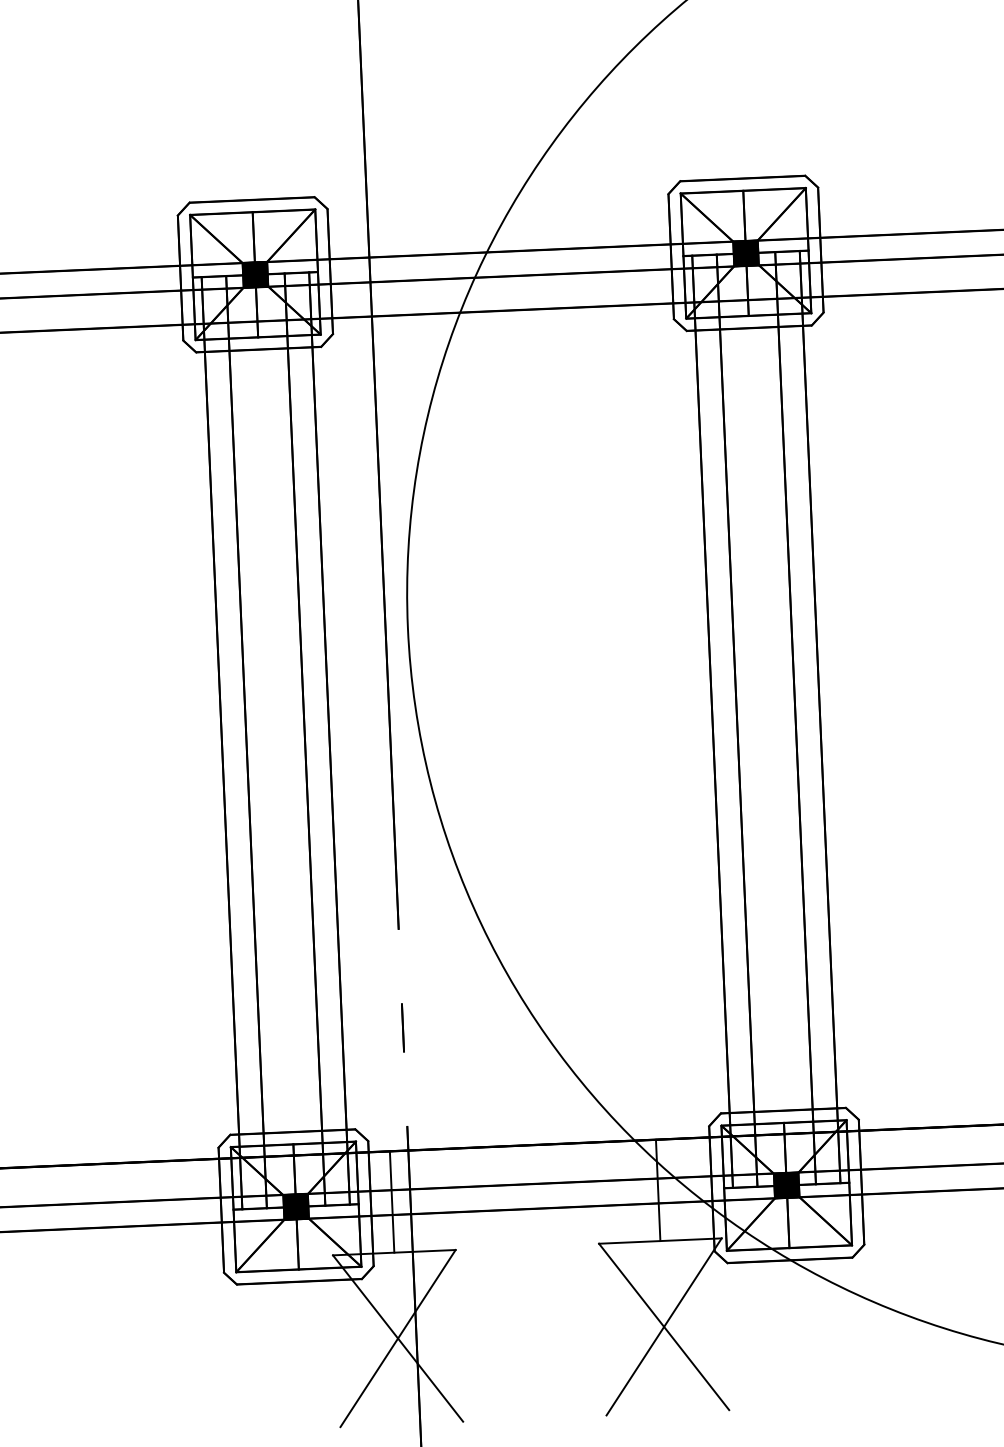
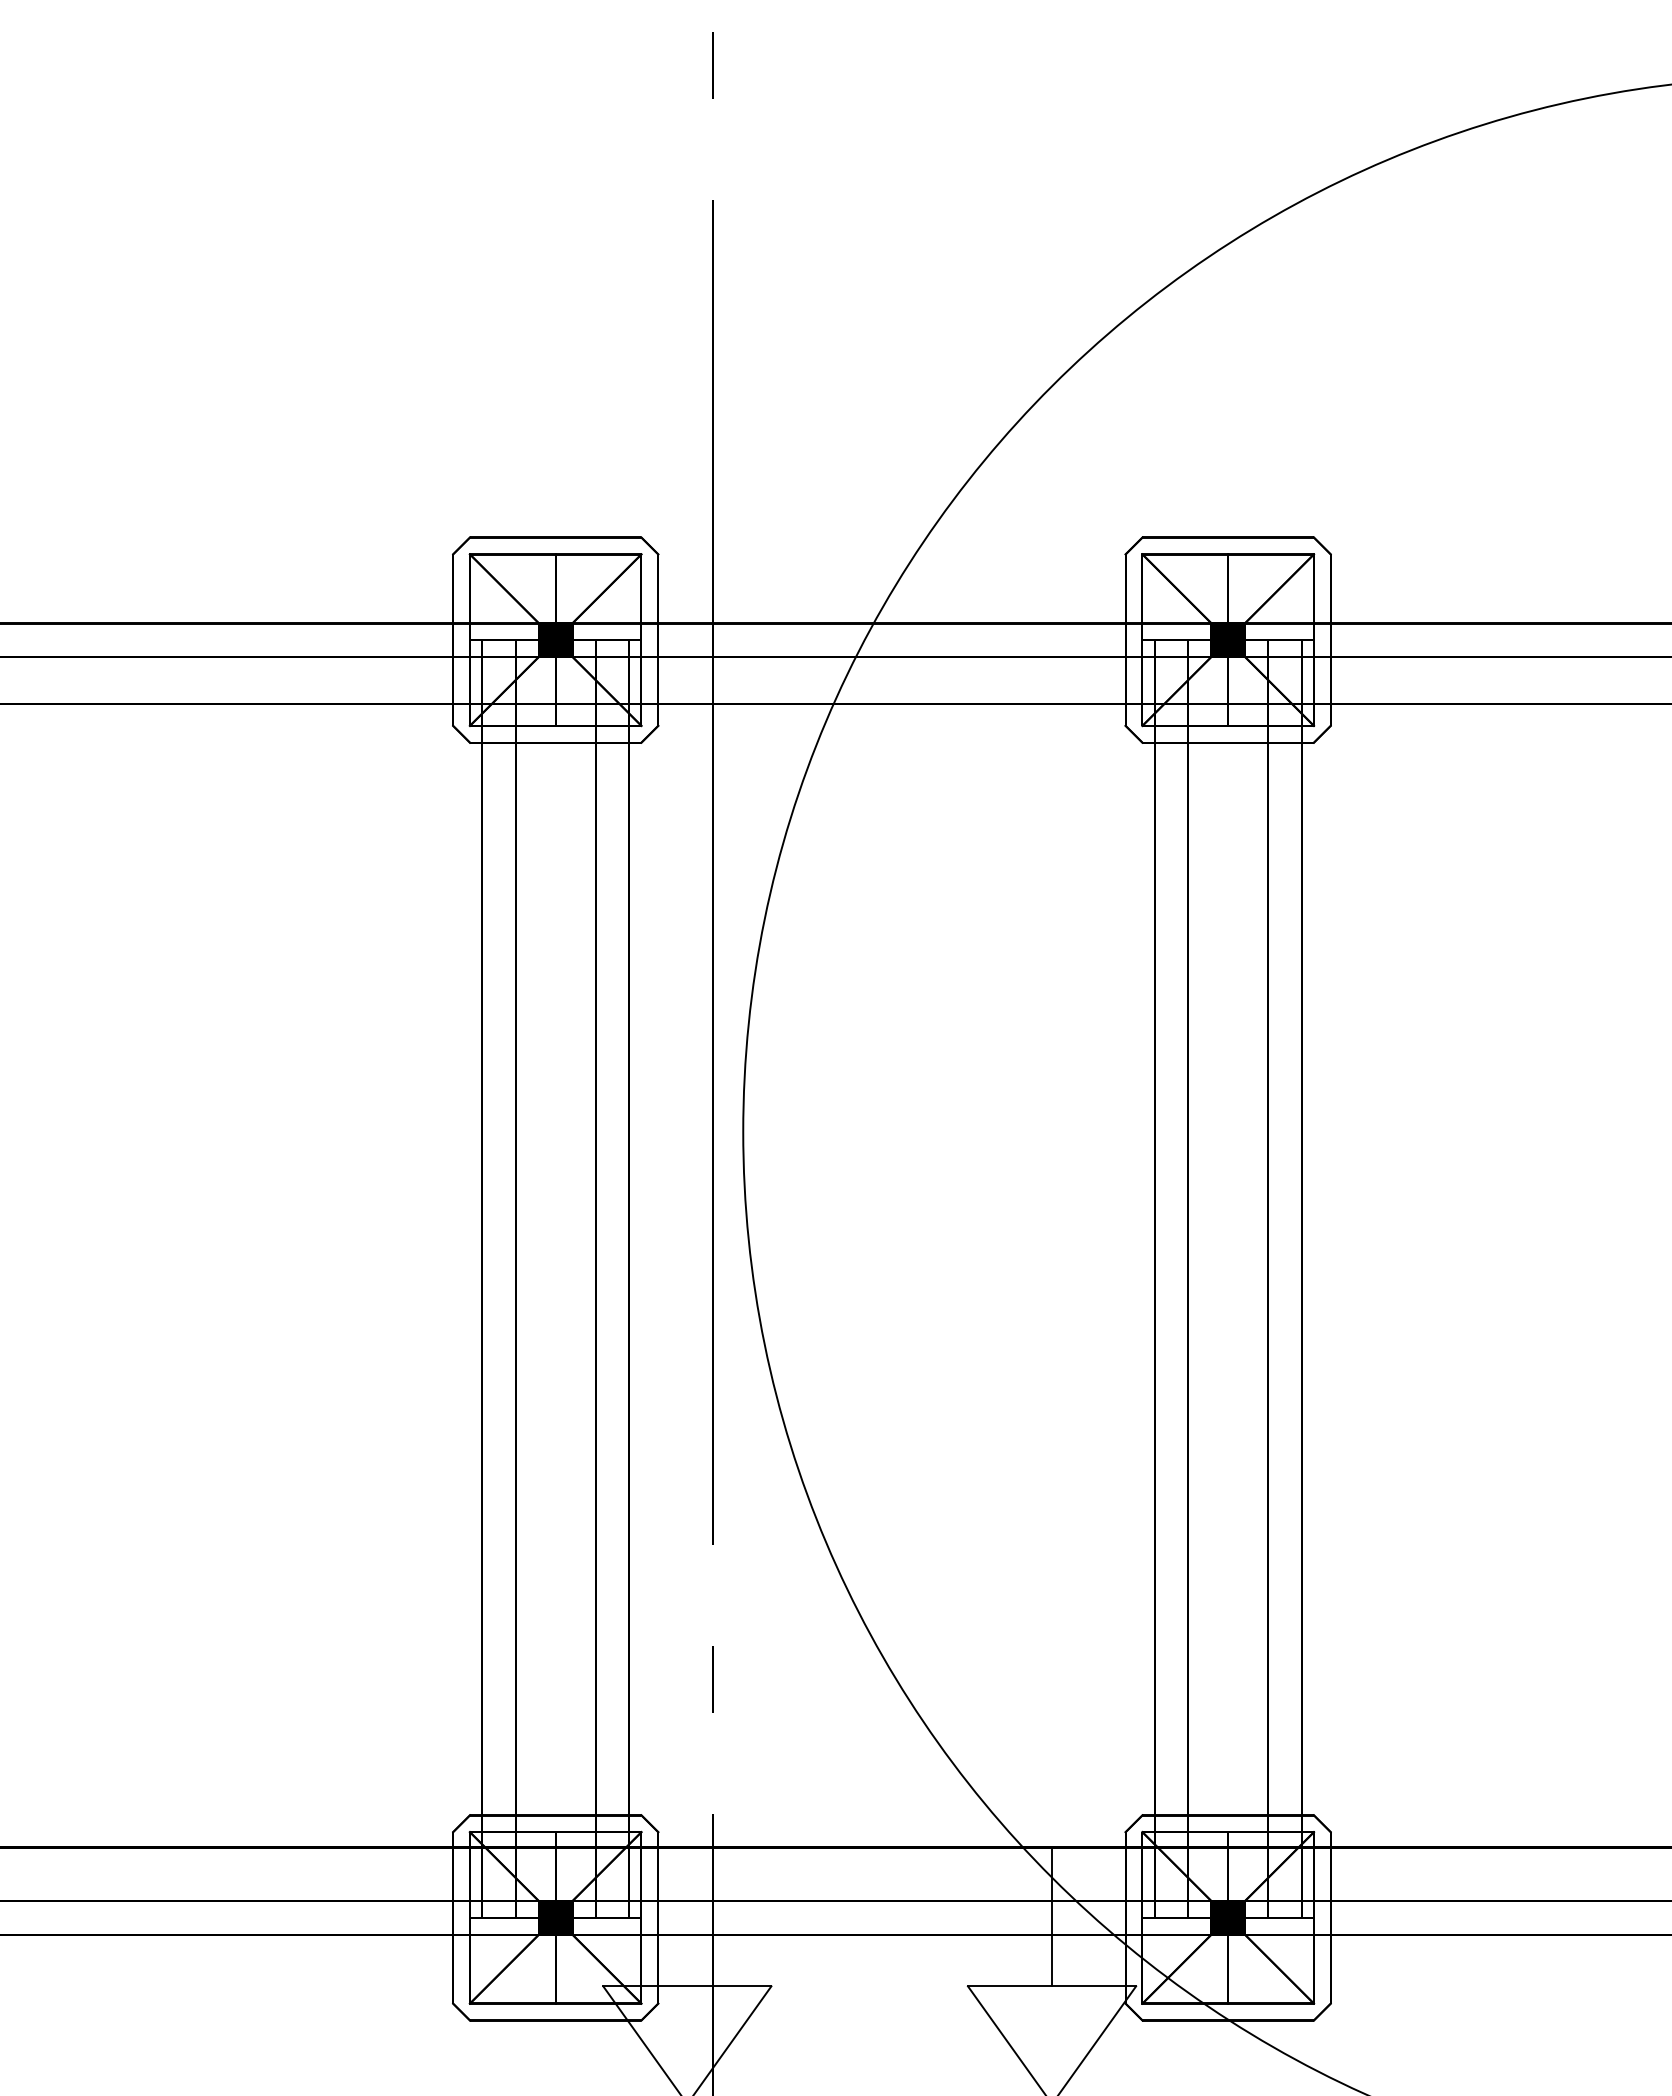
line: (392, 1201) -> (687, 1916), removed

